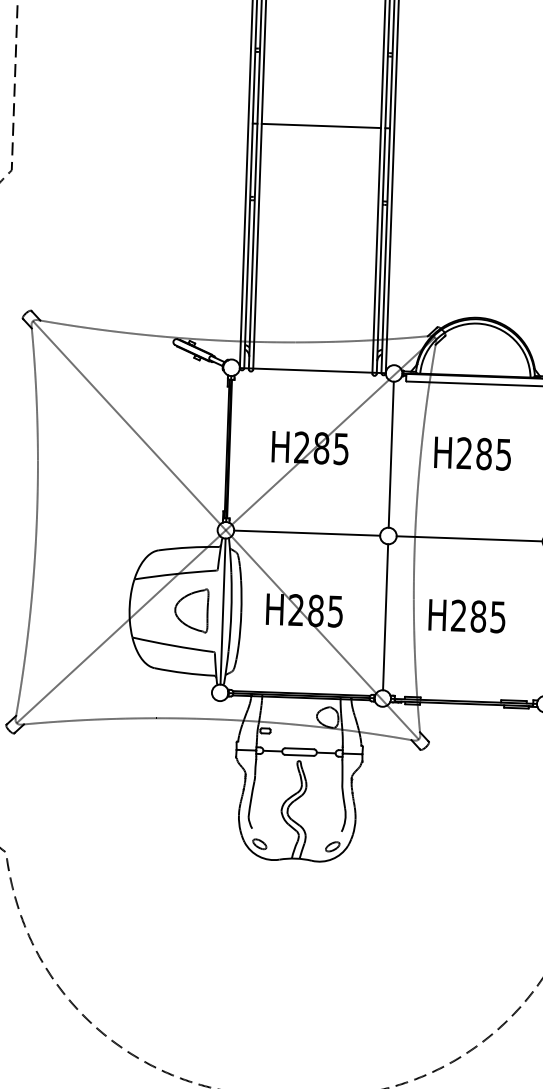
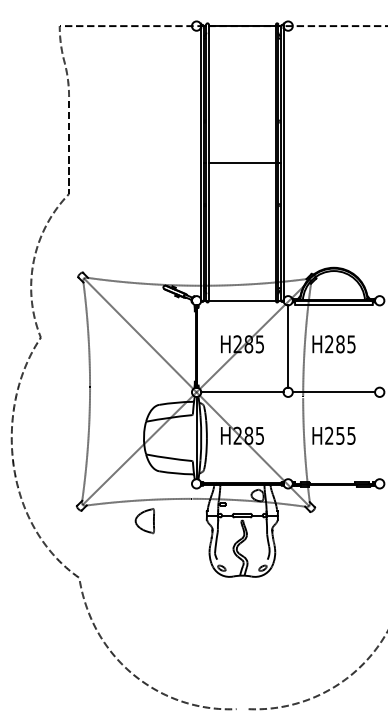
part: (190, 611) -> (144, 521), moved
text: (478, 615) -> (340, 435), H285 -> H255
line: (386, 616) -> (288, 437), removed

